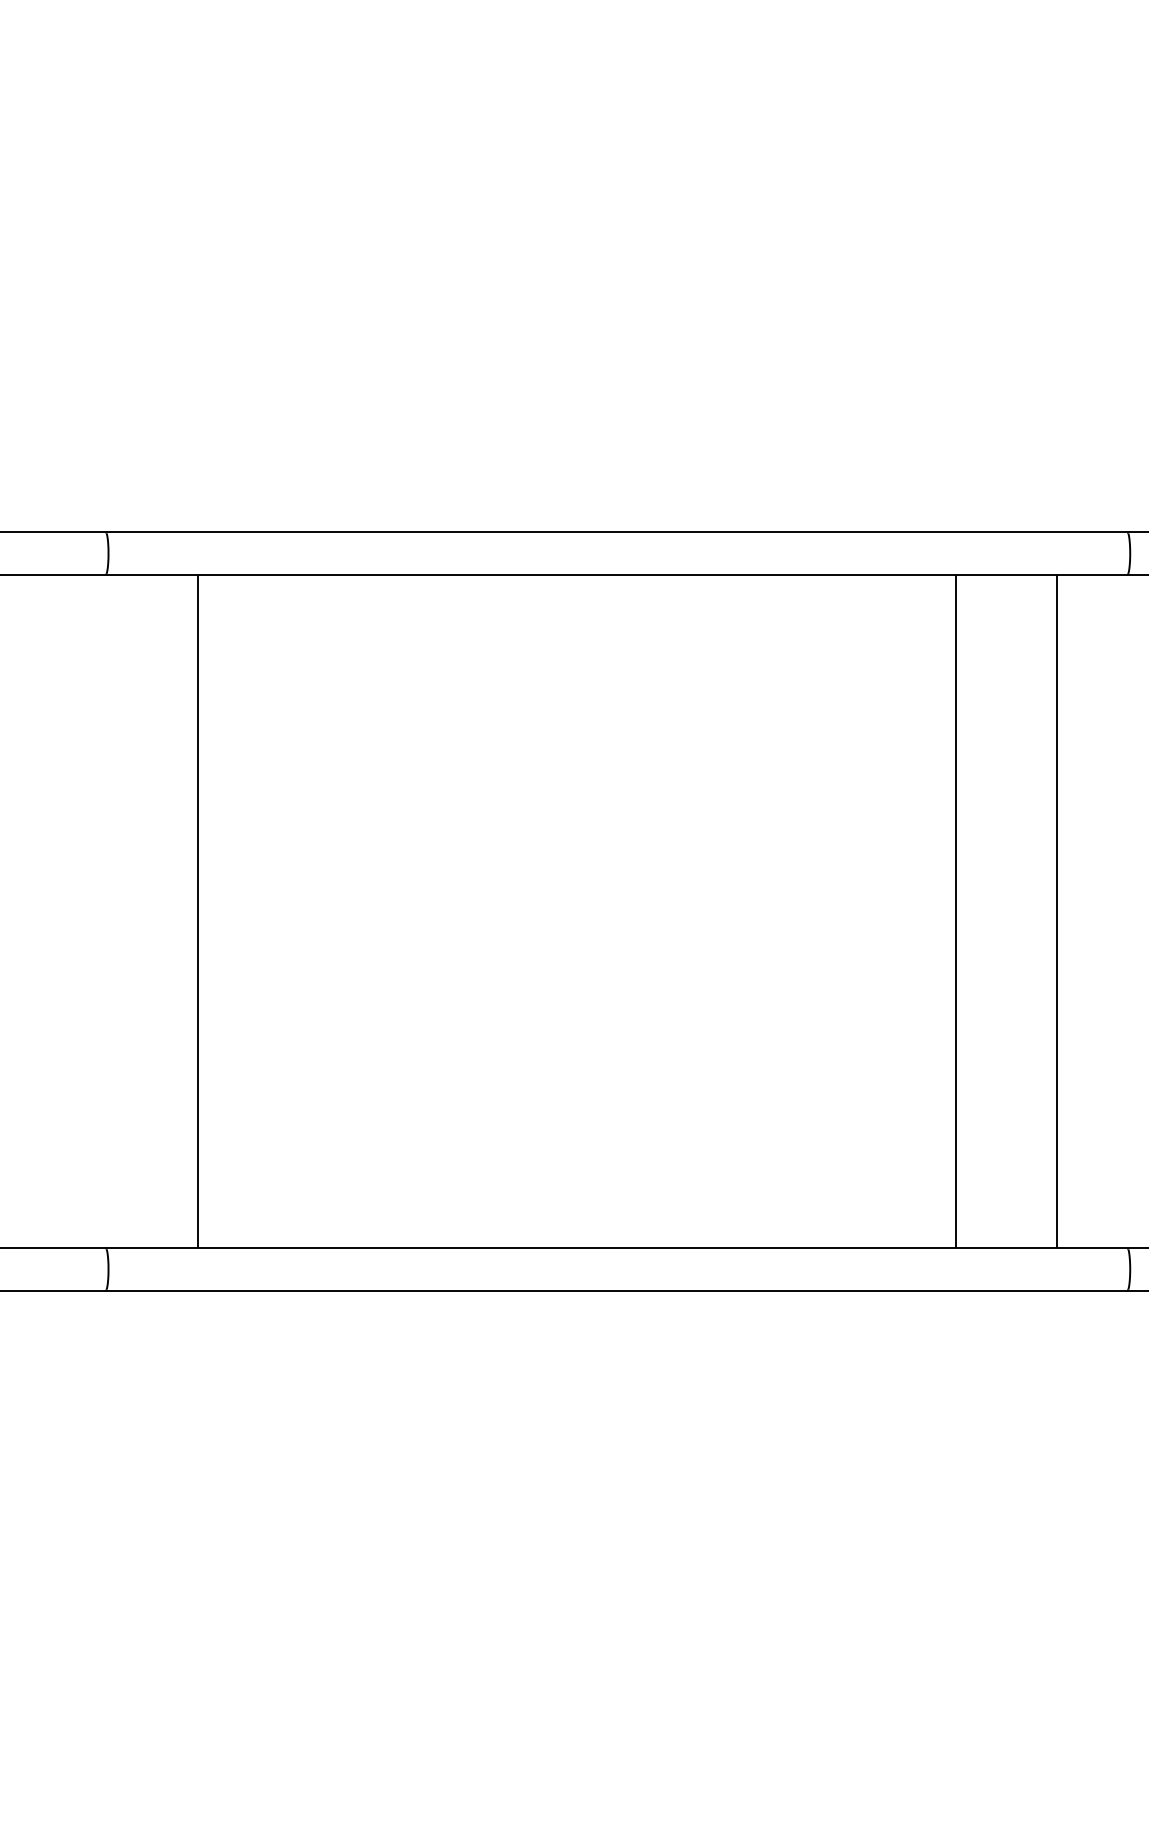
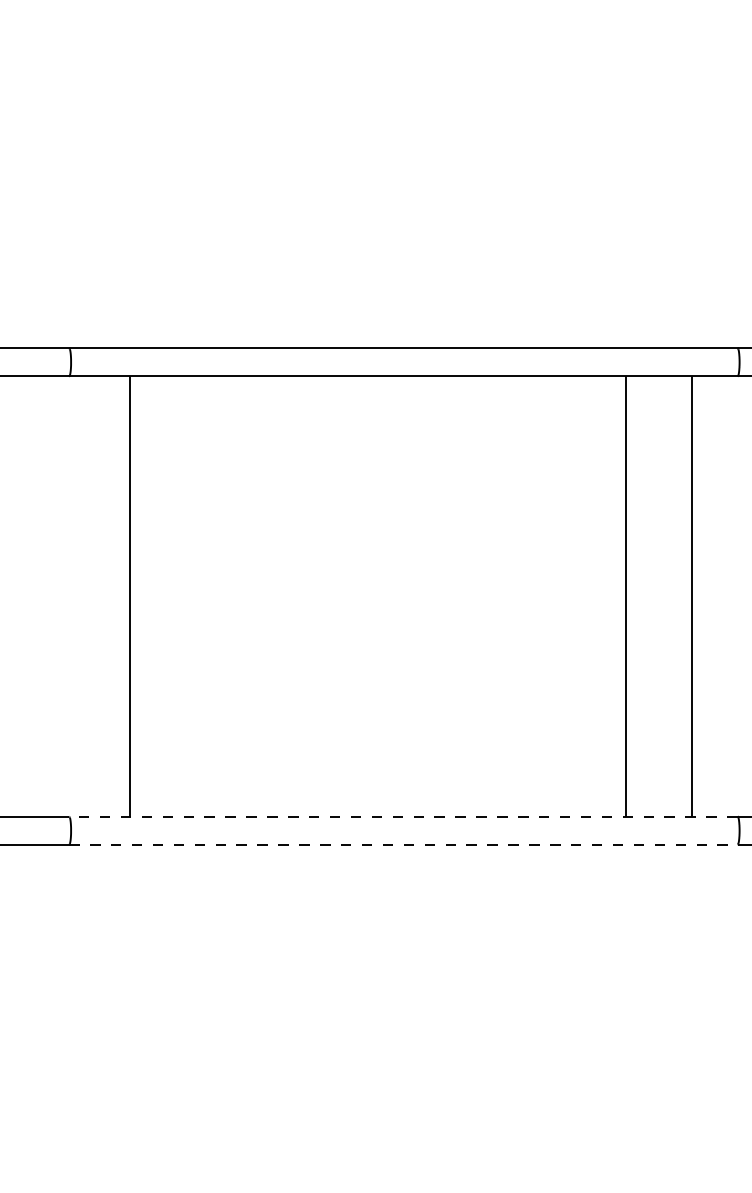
line: (615, 1247) -> (402, 816), solid -> dashed
line: (616, 1290) -> (403, 844), solid -> dashed

